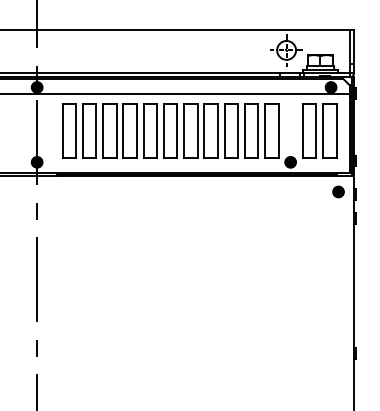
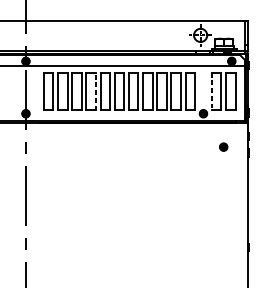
line: (136, 130) -> (95, 91), solid -> dashed
line: (302, 130) -> (211, 91), solid -> dashed
part: (338, 191) -> (223, 146), moved

